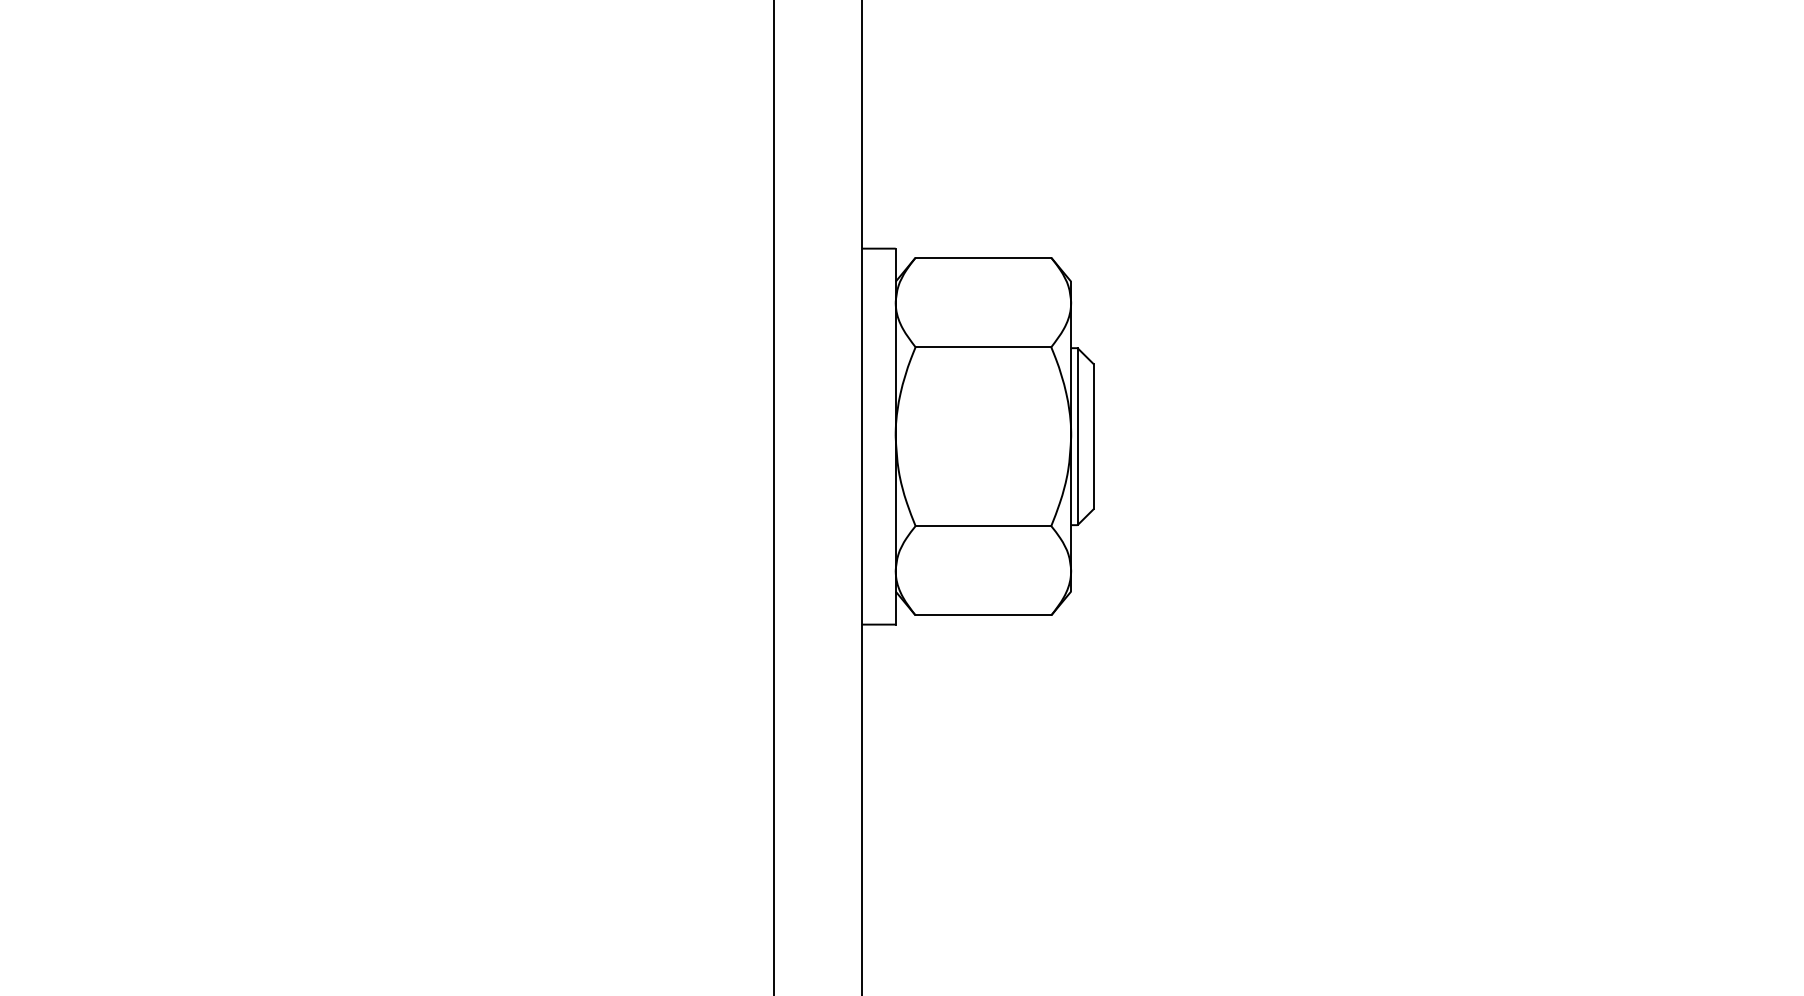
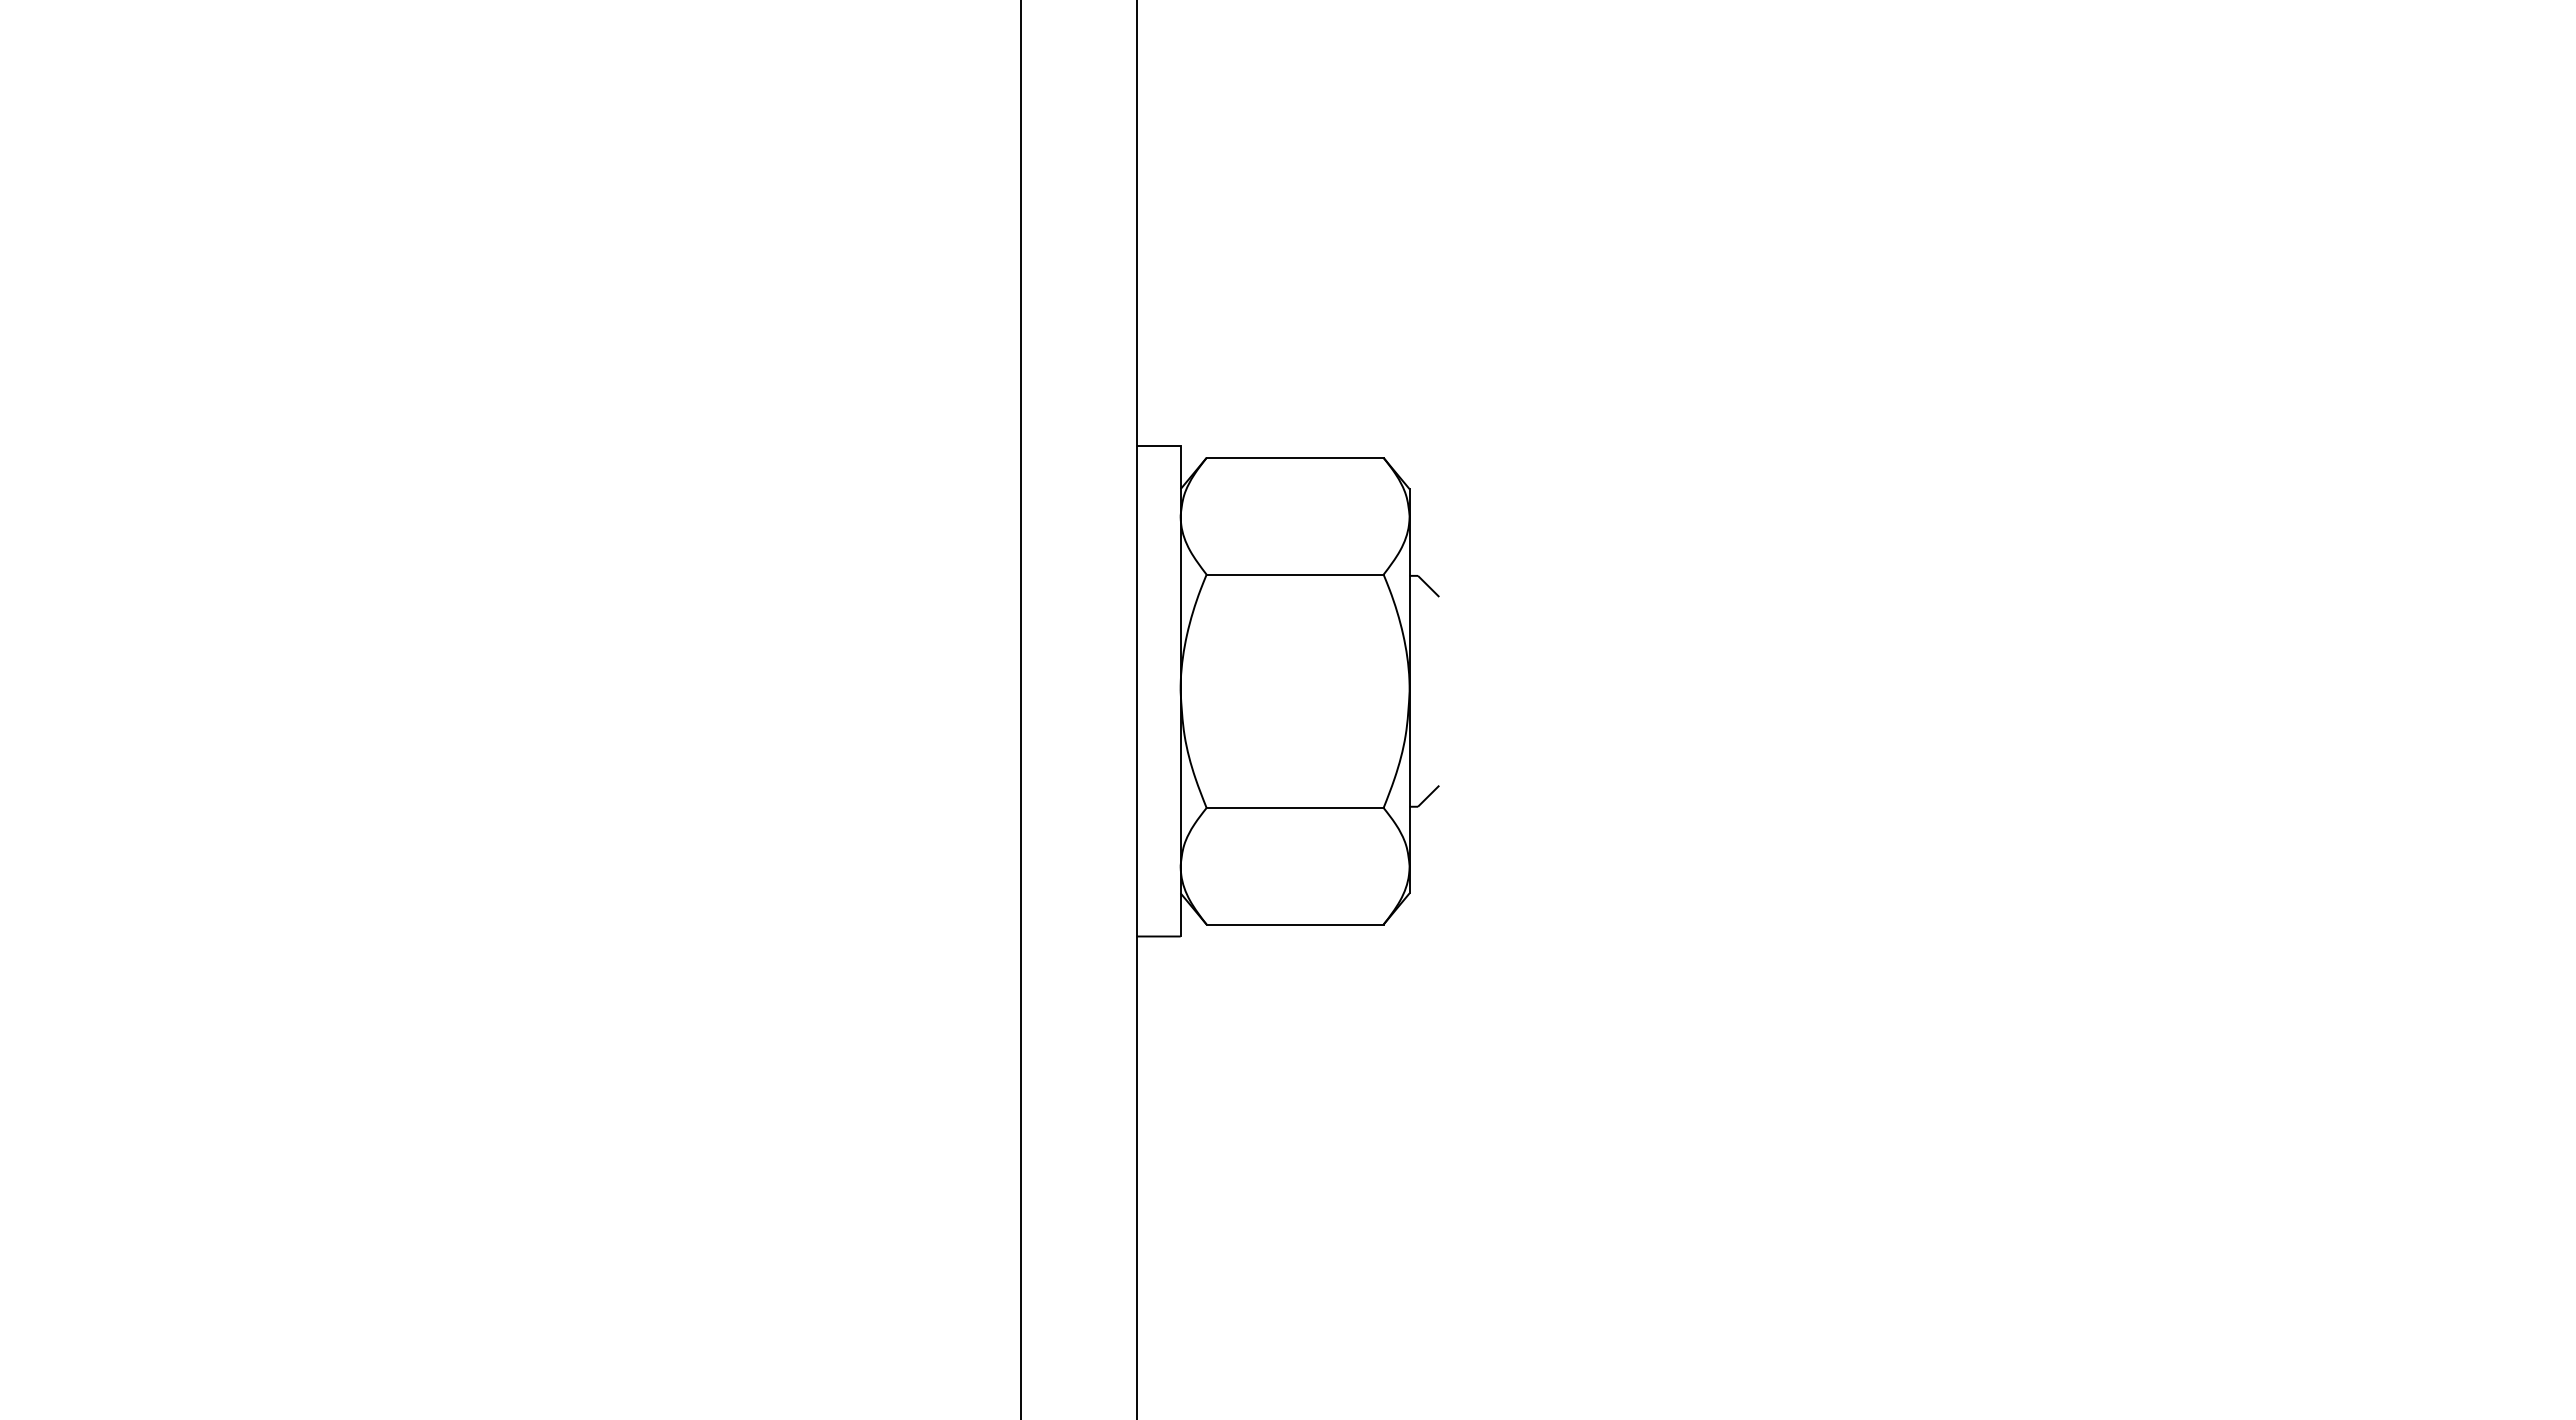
line: (1078, 436) -> (1418, 690), removed
line: (1094, 436) -> (1439, 690), removed

